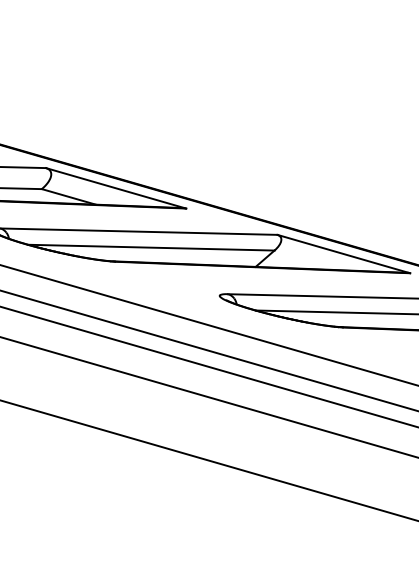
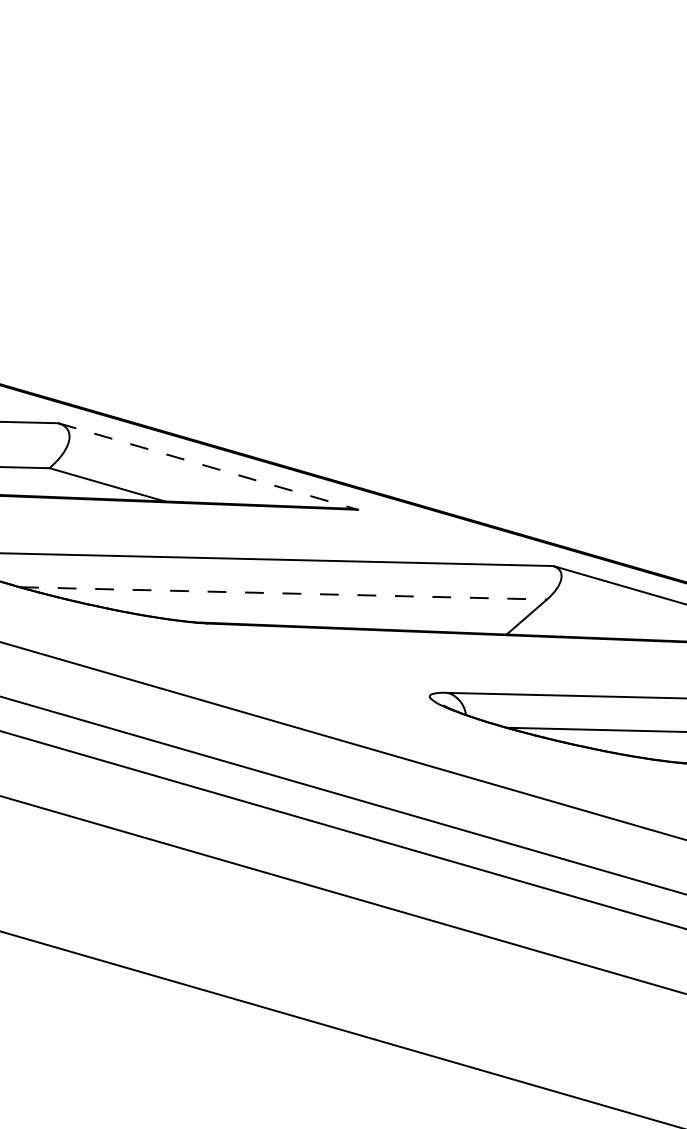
line: (116, 188) -> (209, 466), solid -> dashed
line: (151, 247) -> (283, 593), solid -> dashed

